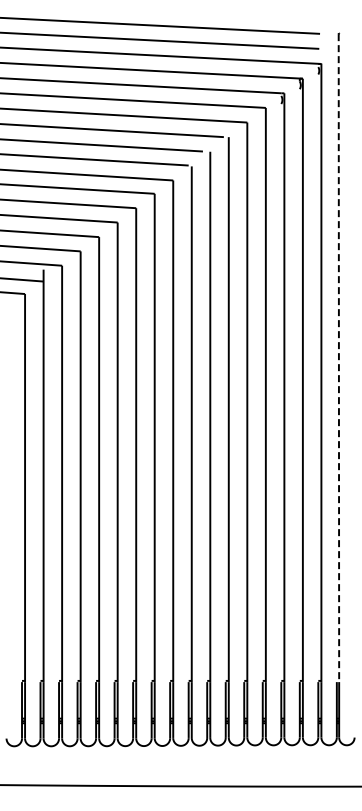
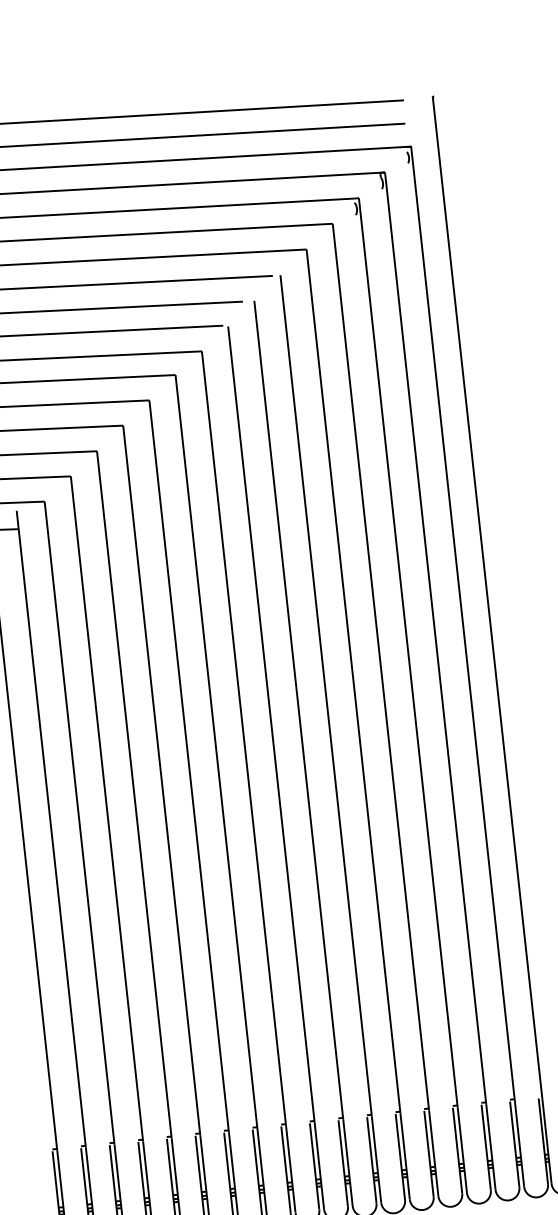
line: (338, 358) -> (486, 598), dashed -> solid

